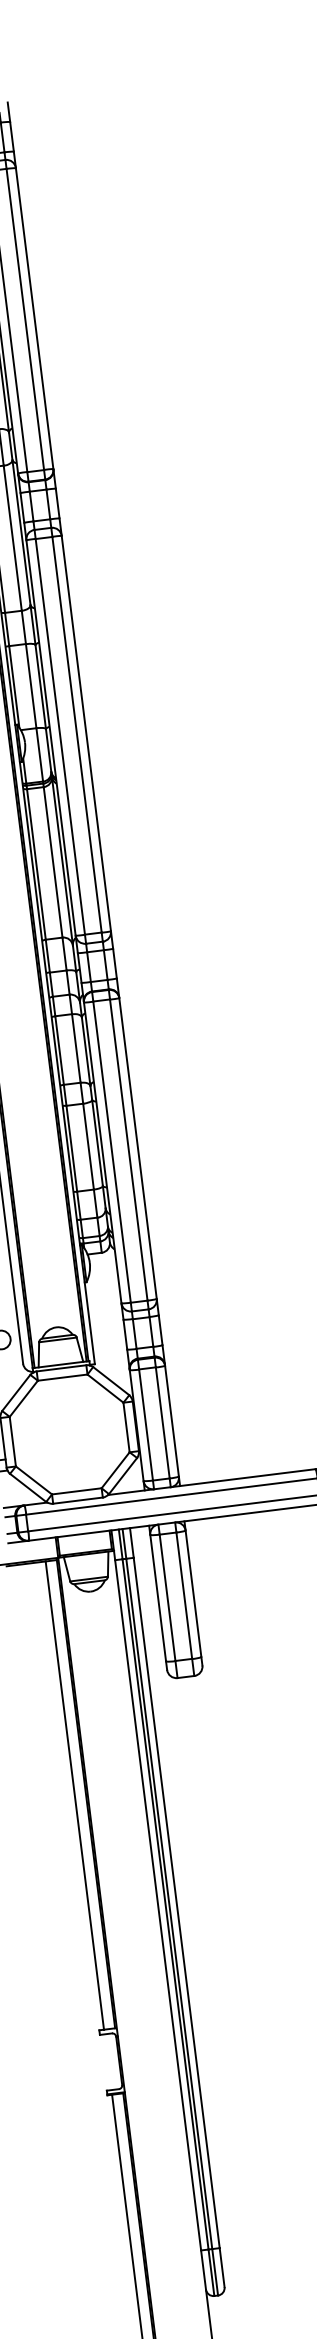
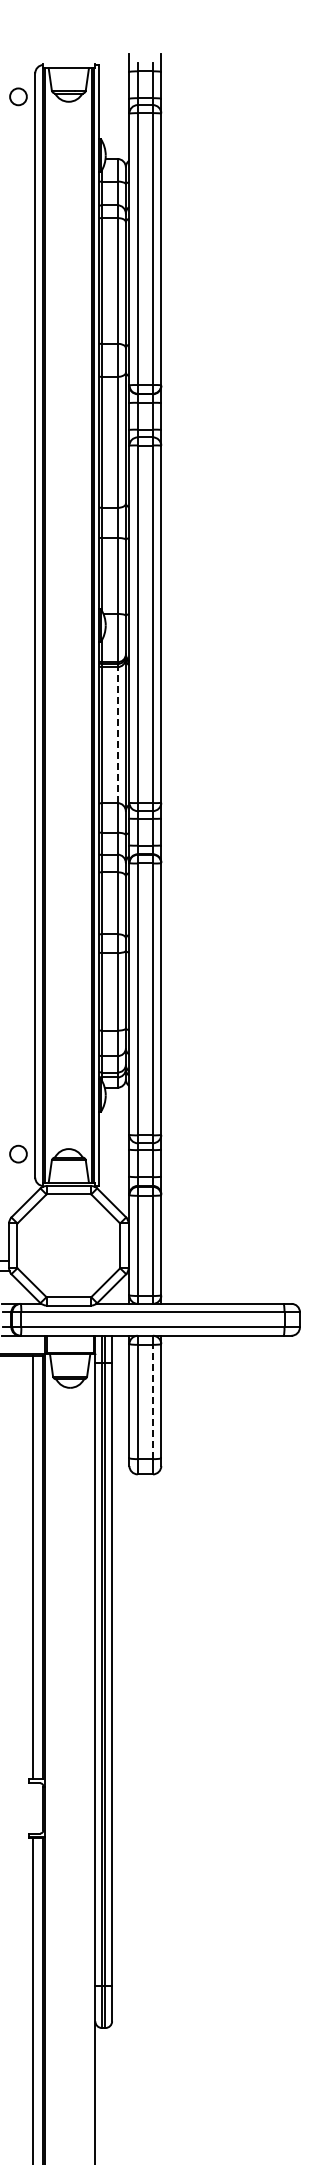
line: (53, 862) -> (117, 735), solid -> dashed
line: (183, 1595) -> (152, 1401), solid -> dashed

